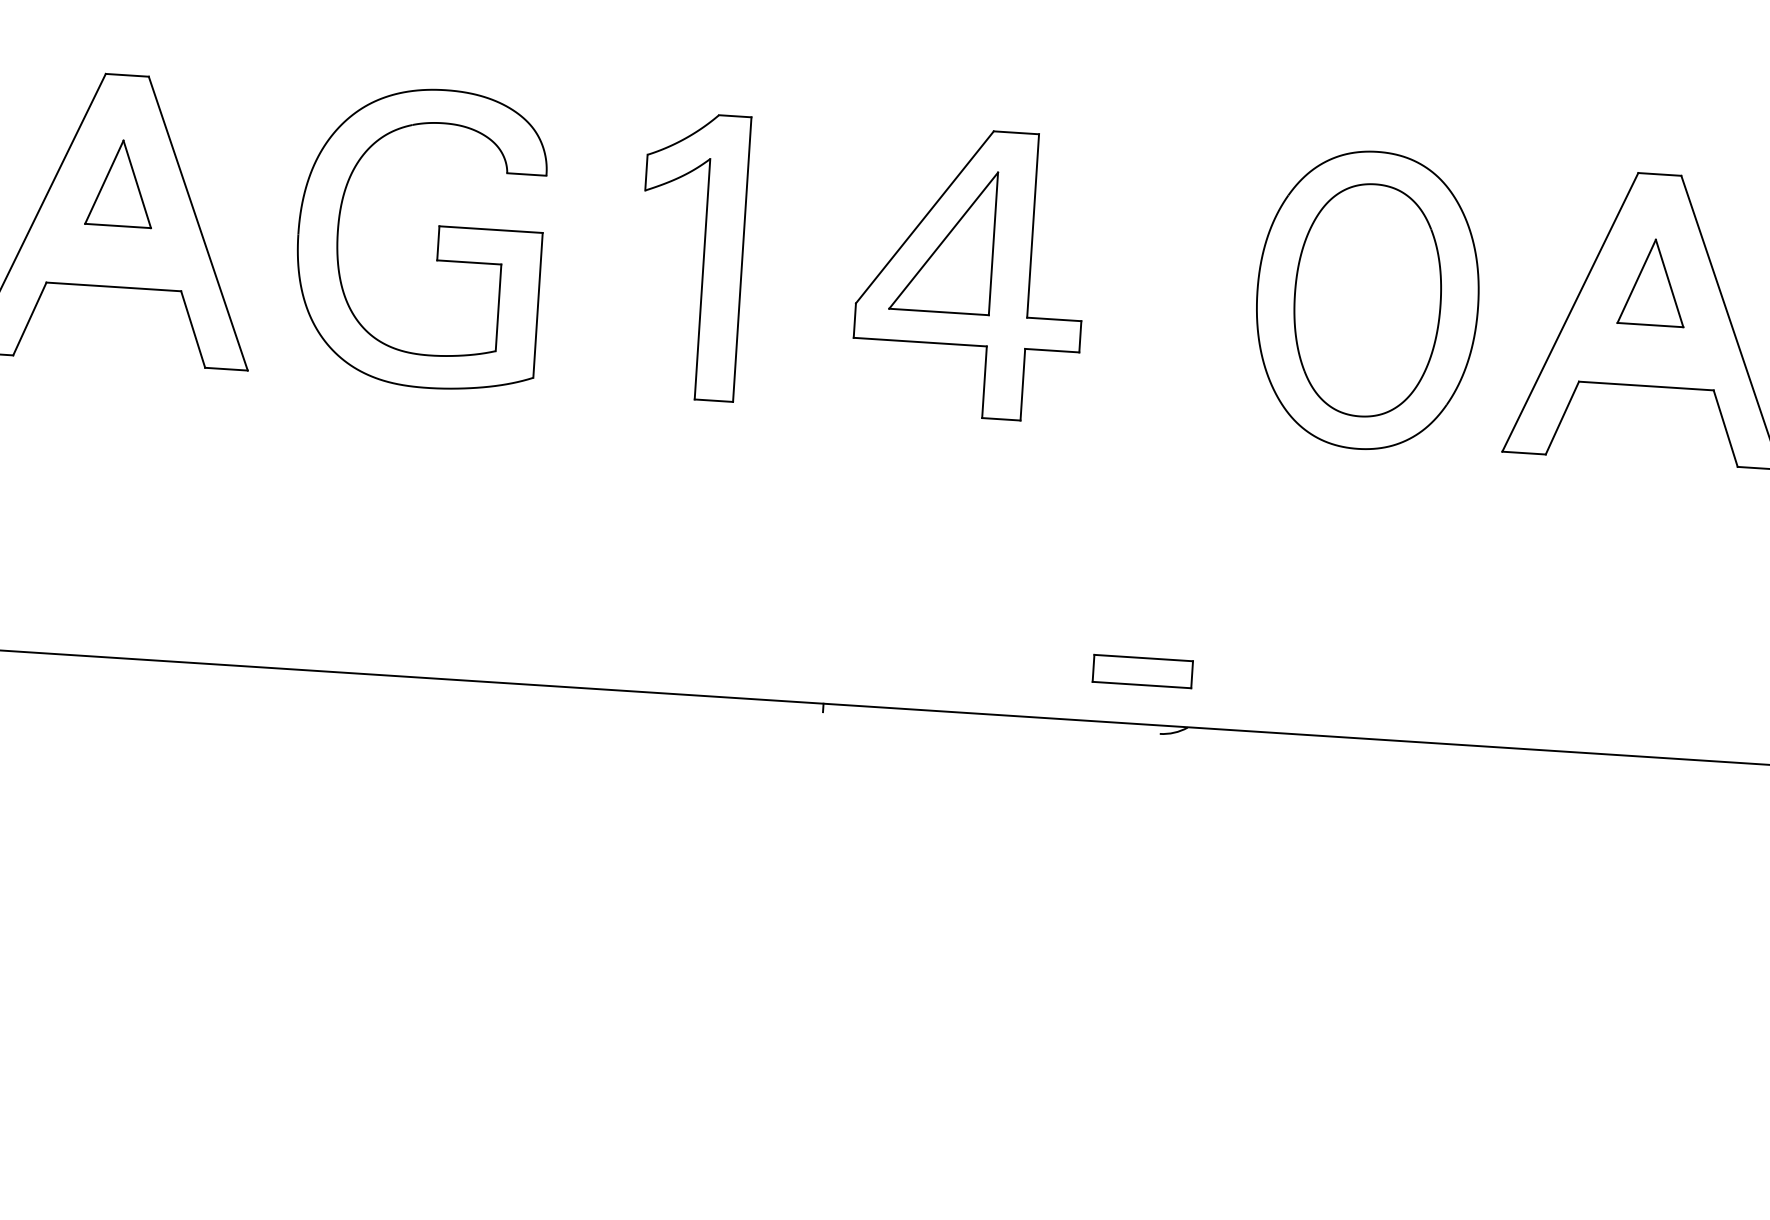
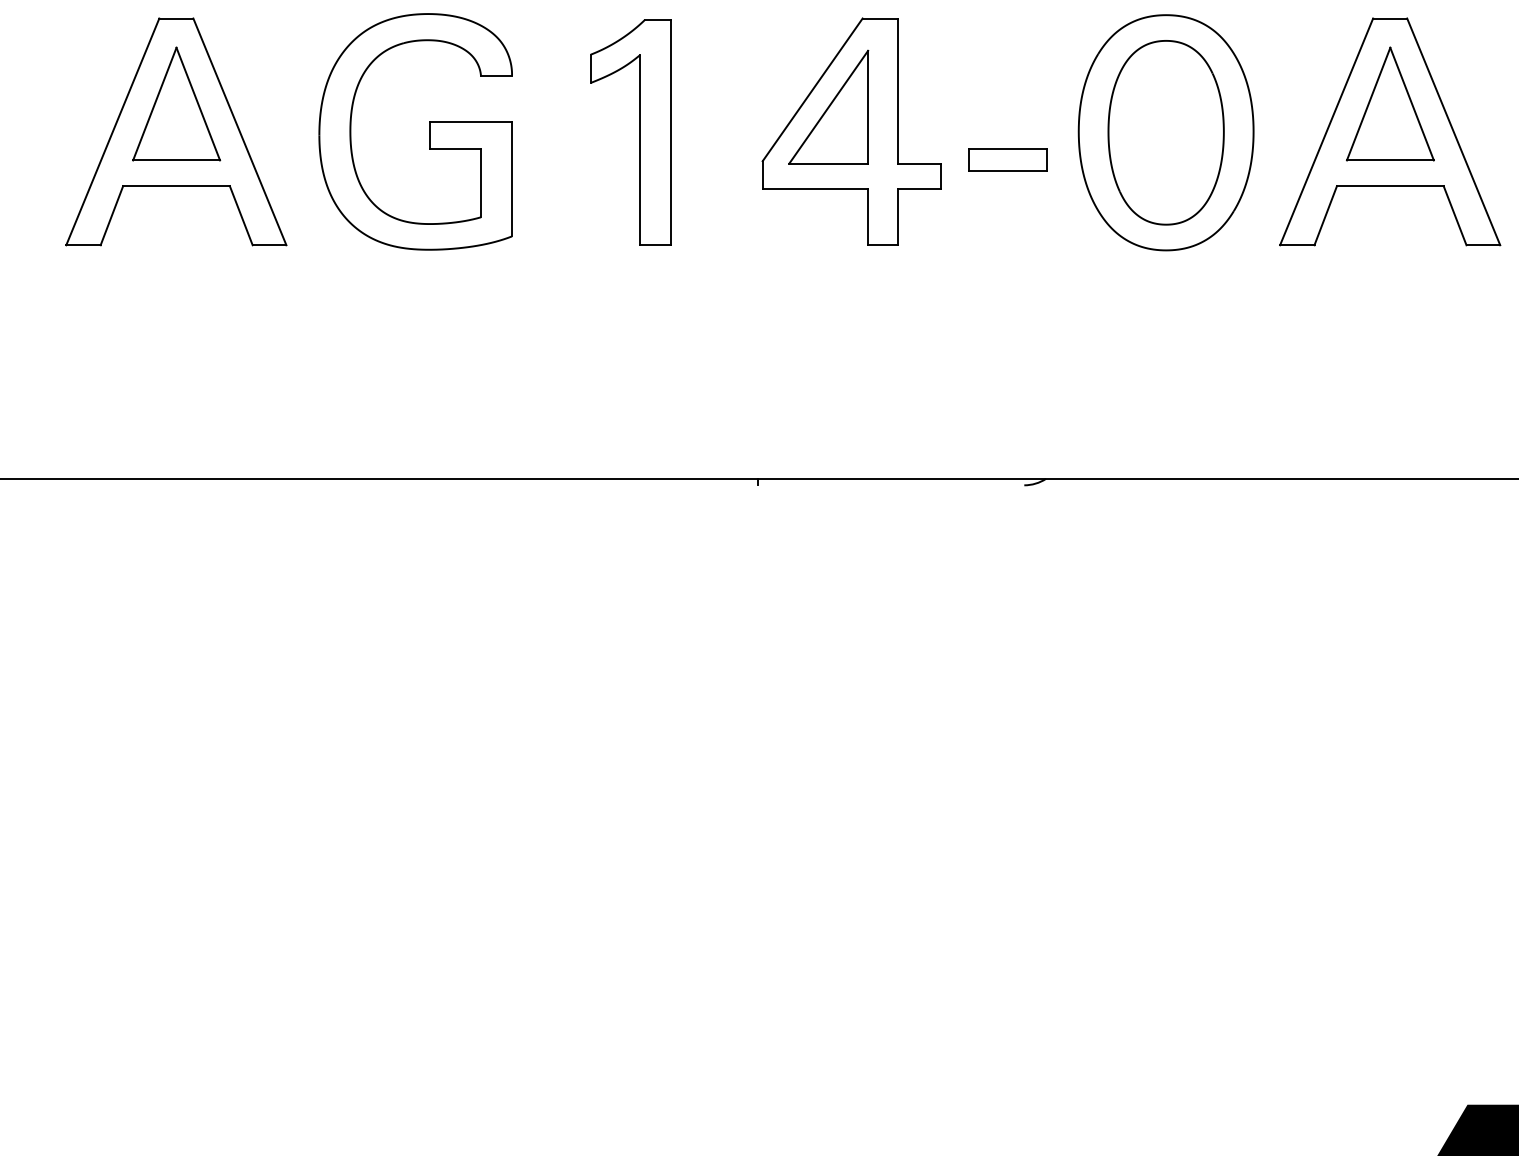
part: (120, 182) -> (176, 103), size x1.67
part: (1653, 281) -> (1390, 103), size x1.67
part: (1142, 670) -> (1007, 159), moved

